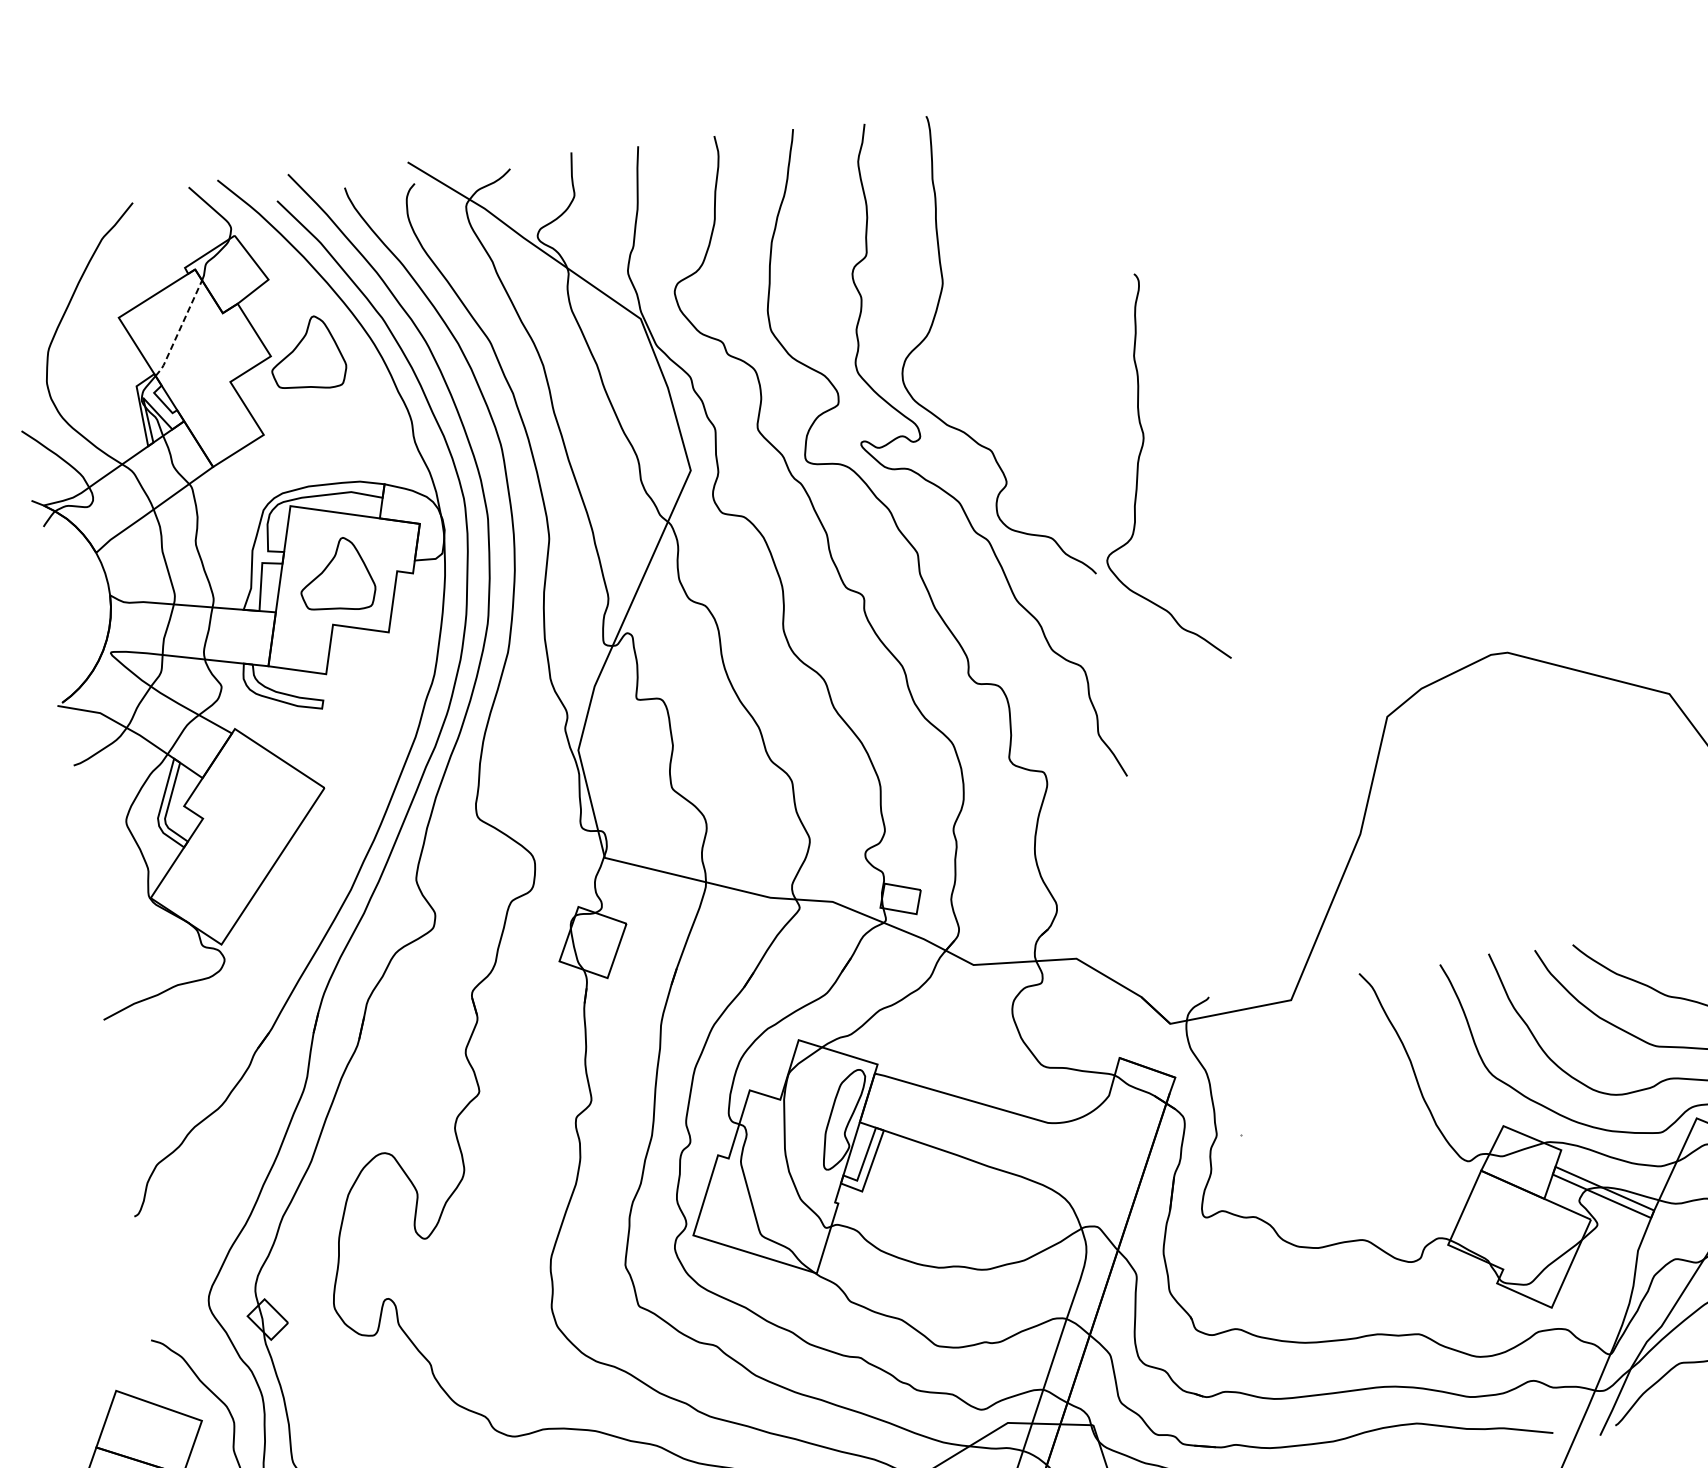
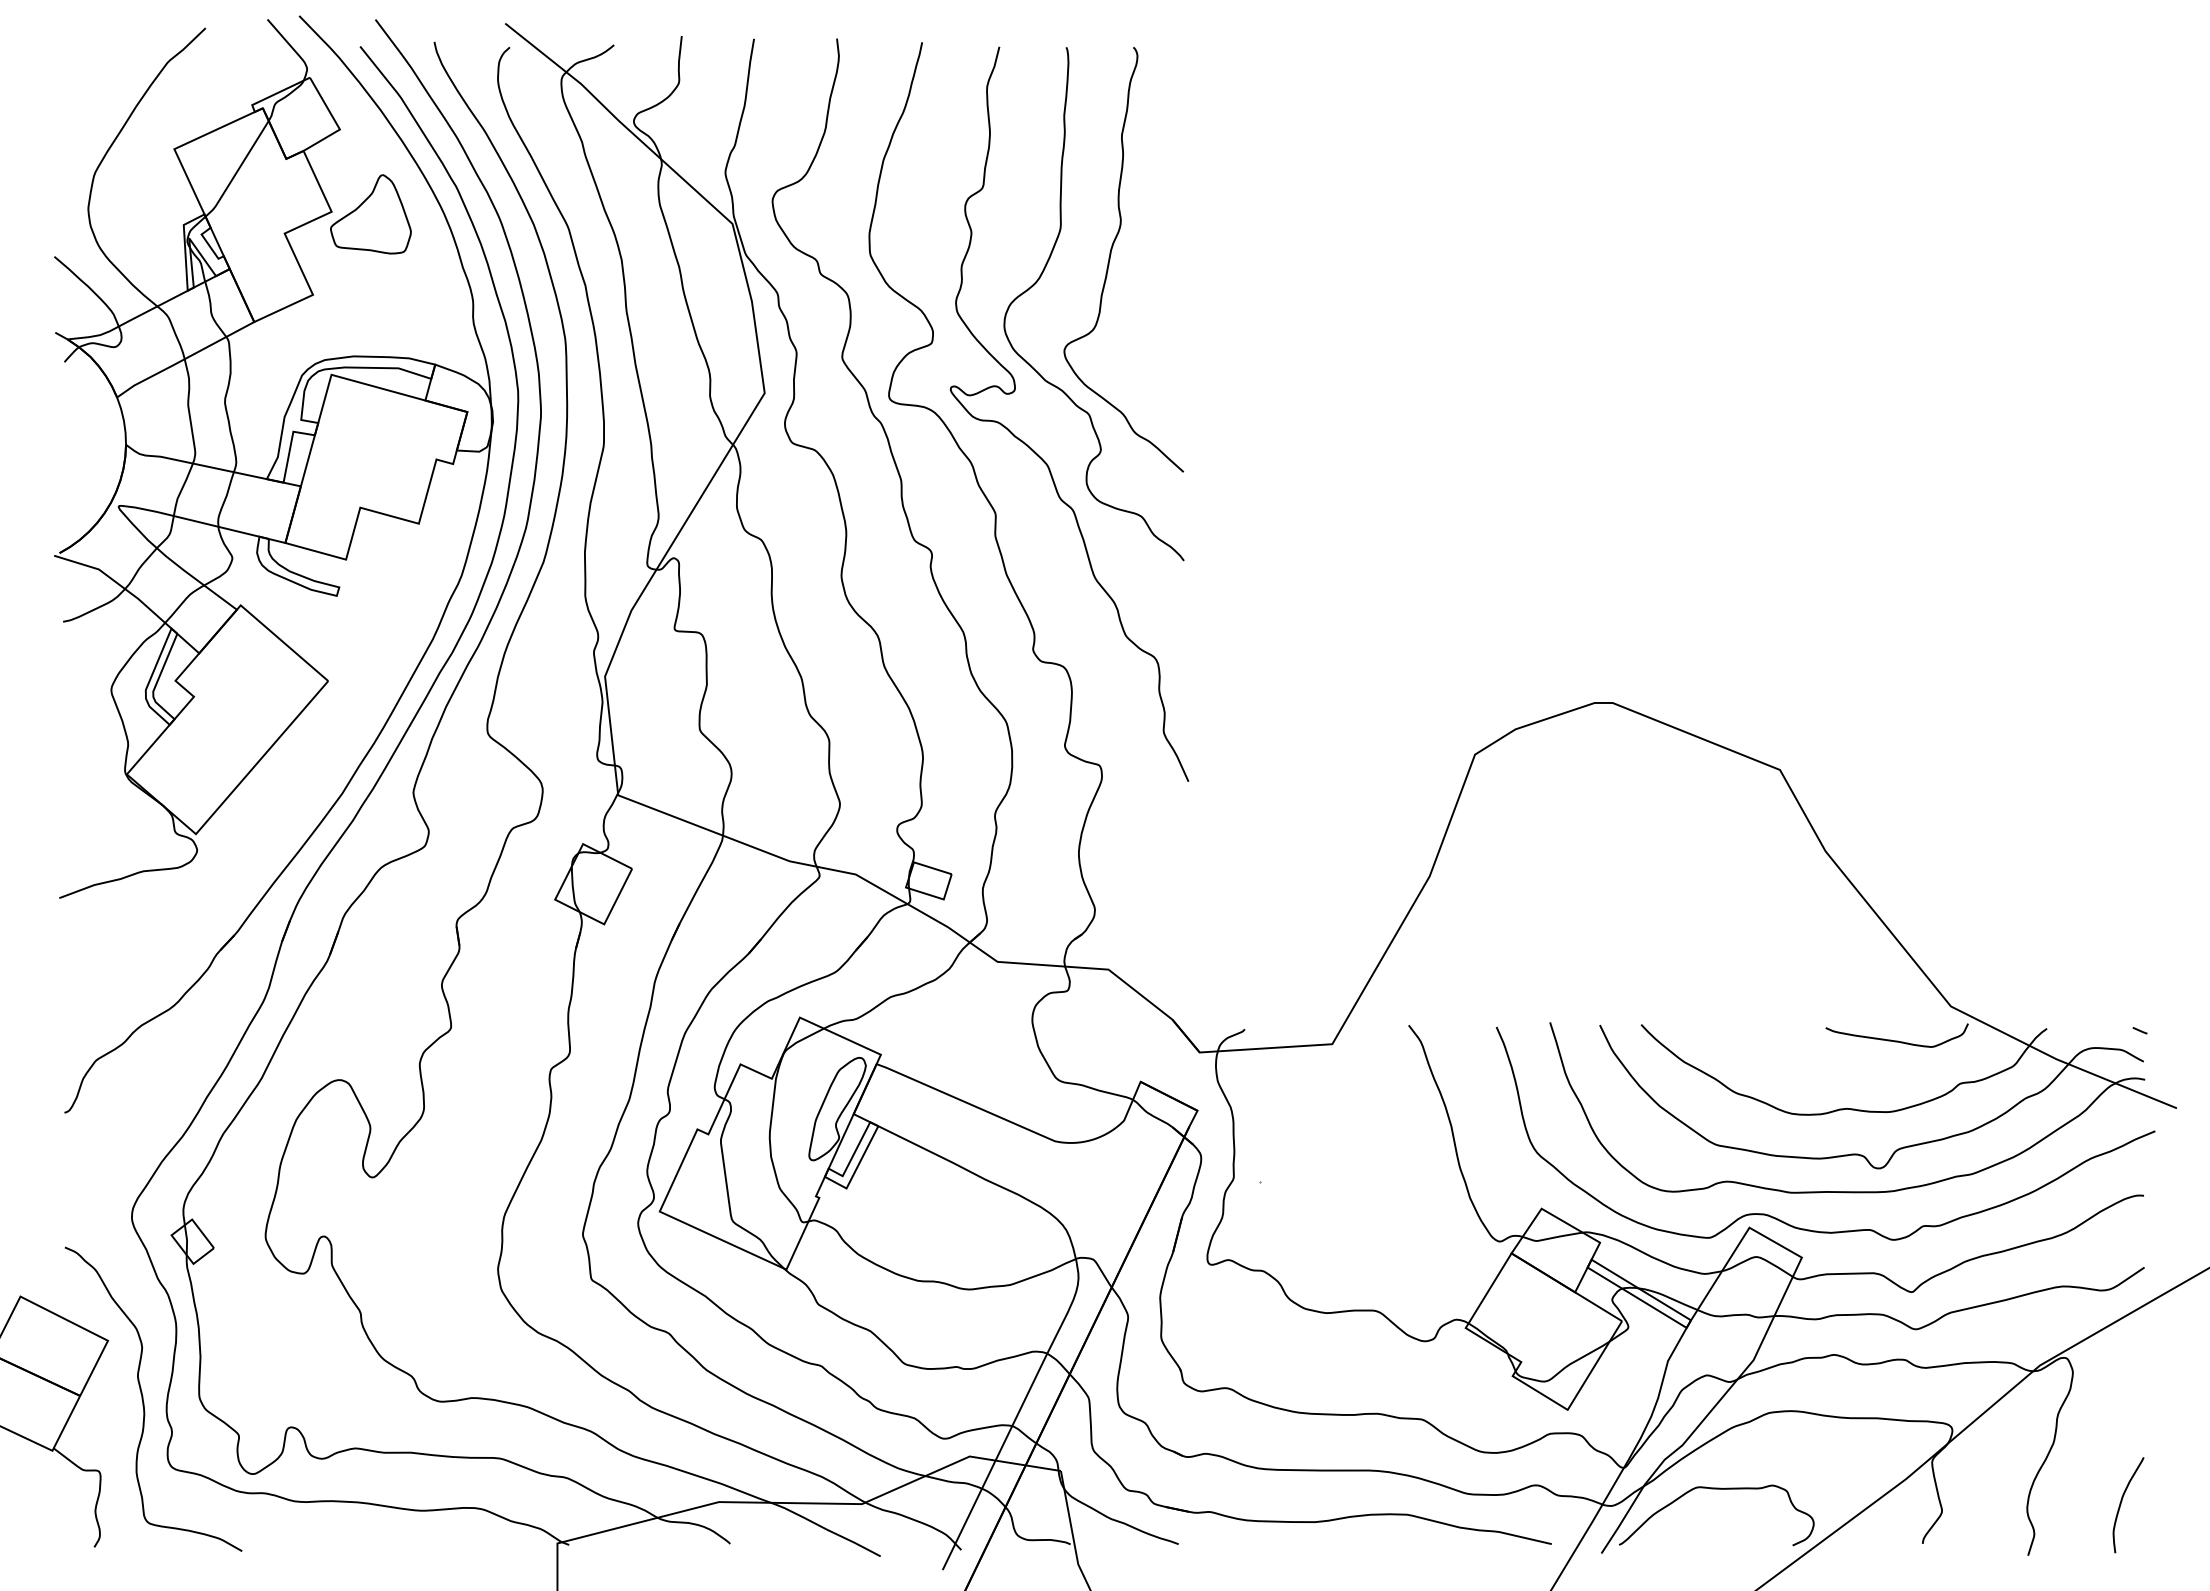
line: (179, 329) -> (237, 170), dashed -> solid
curve: (1138, 467) -> (1111, 254), moved
part: (336, 575) -> (370, 455), removed

